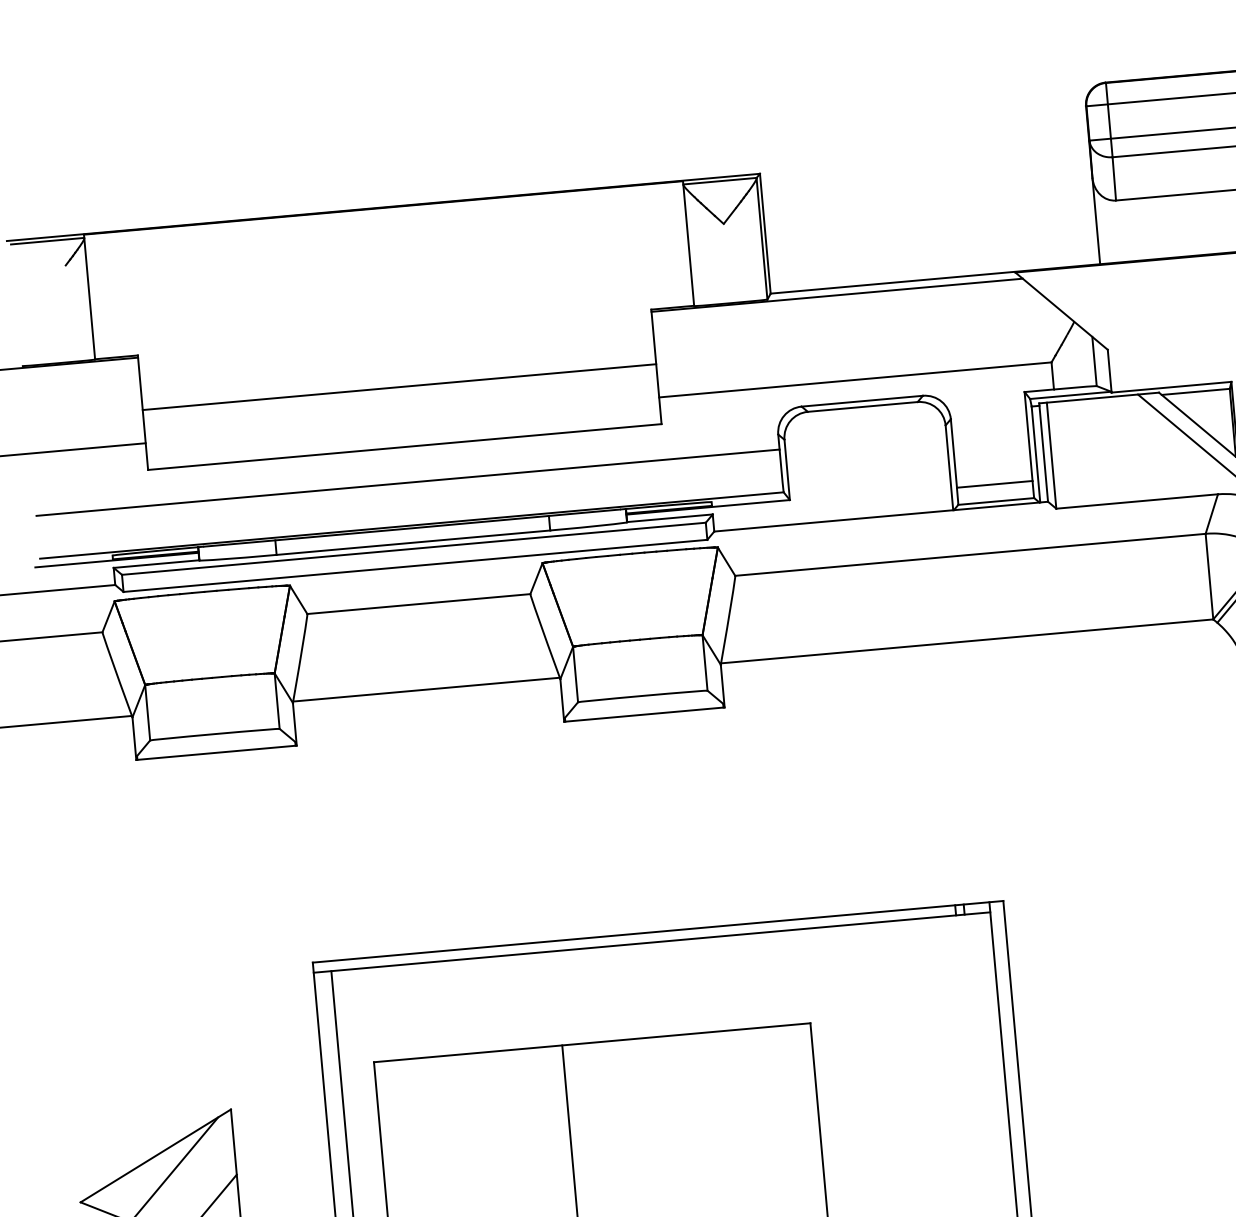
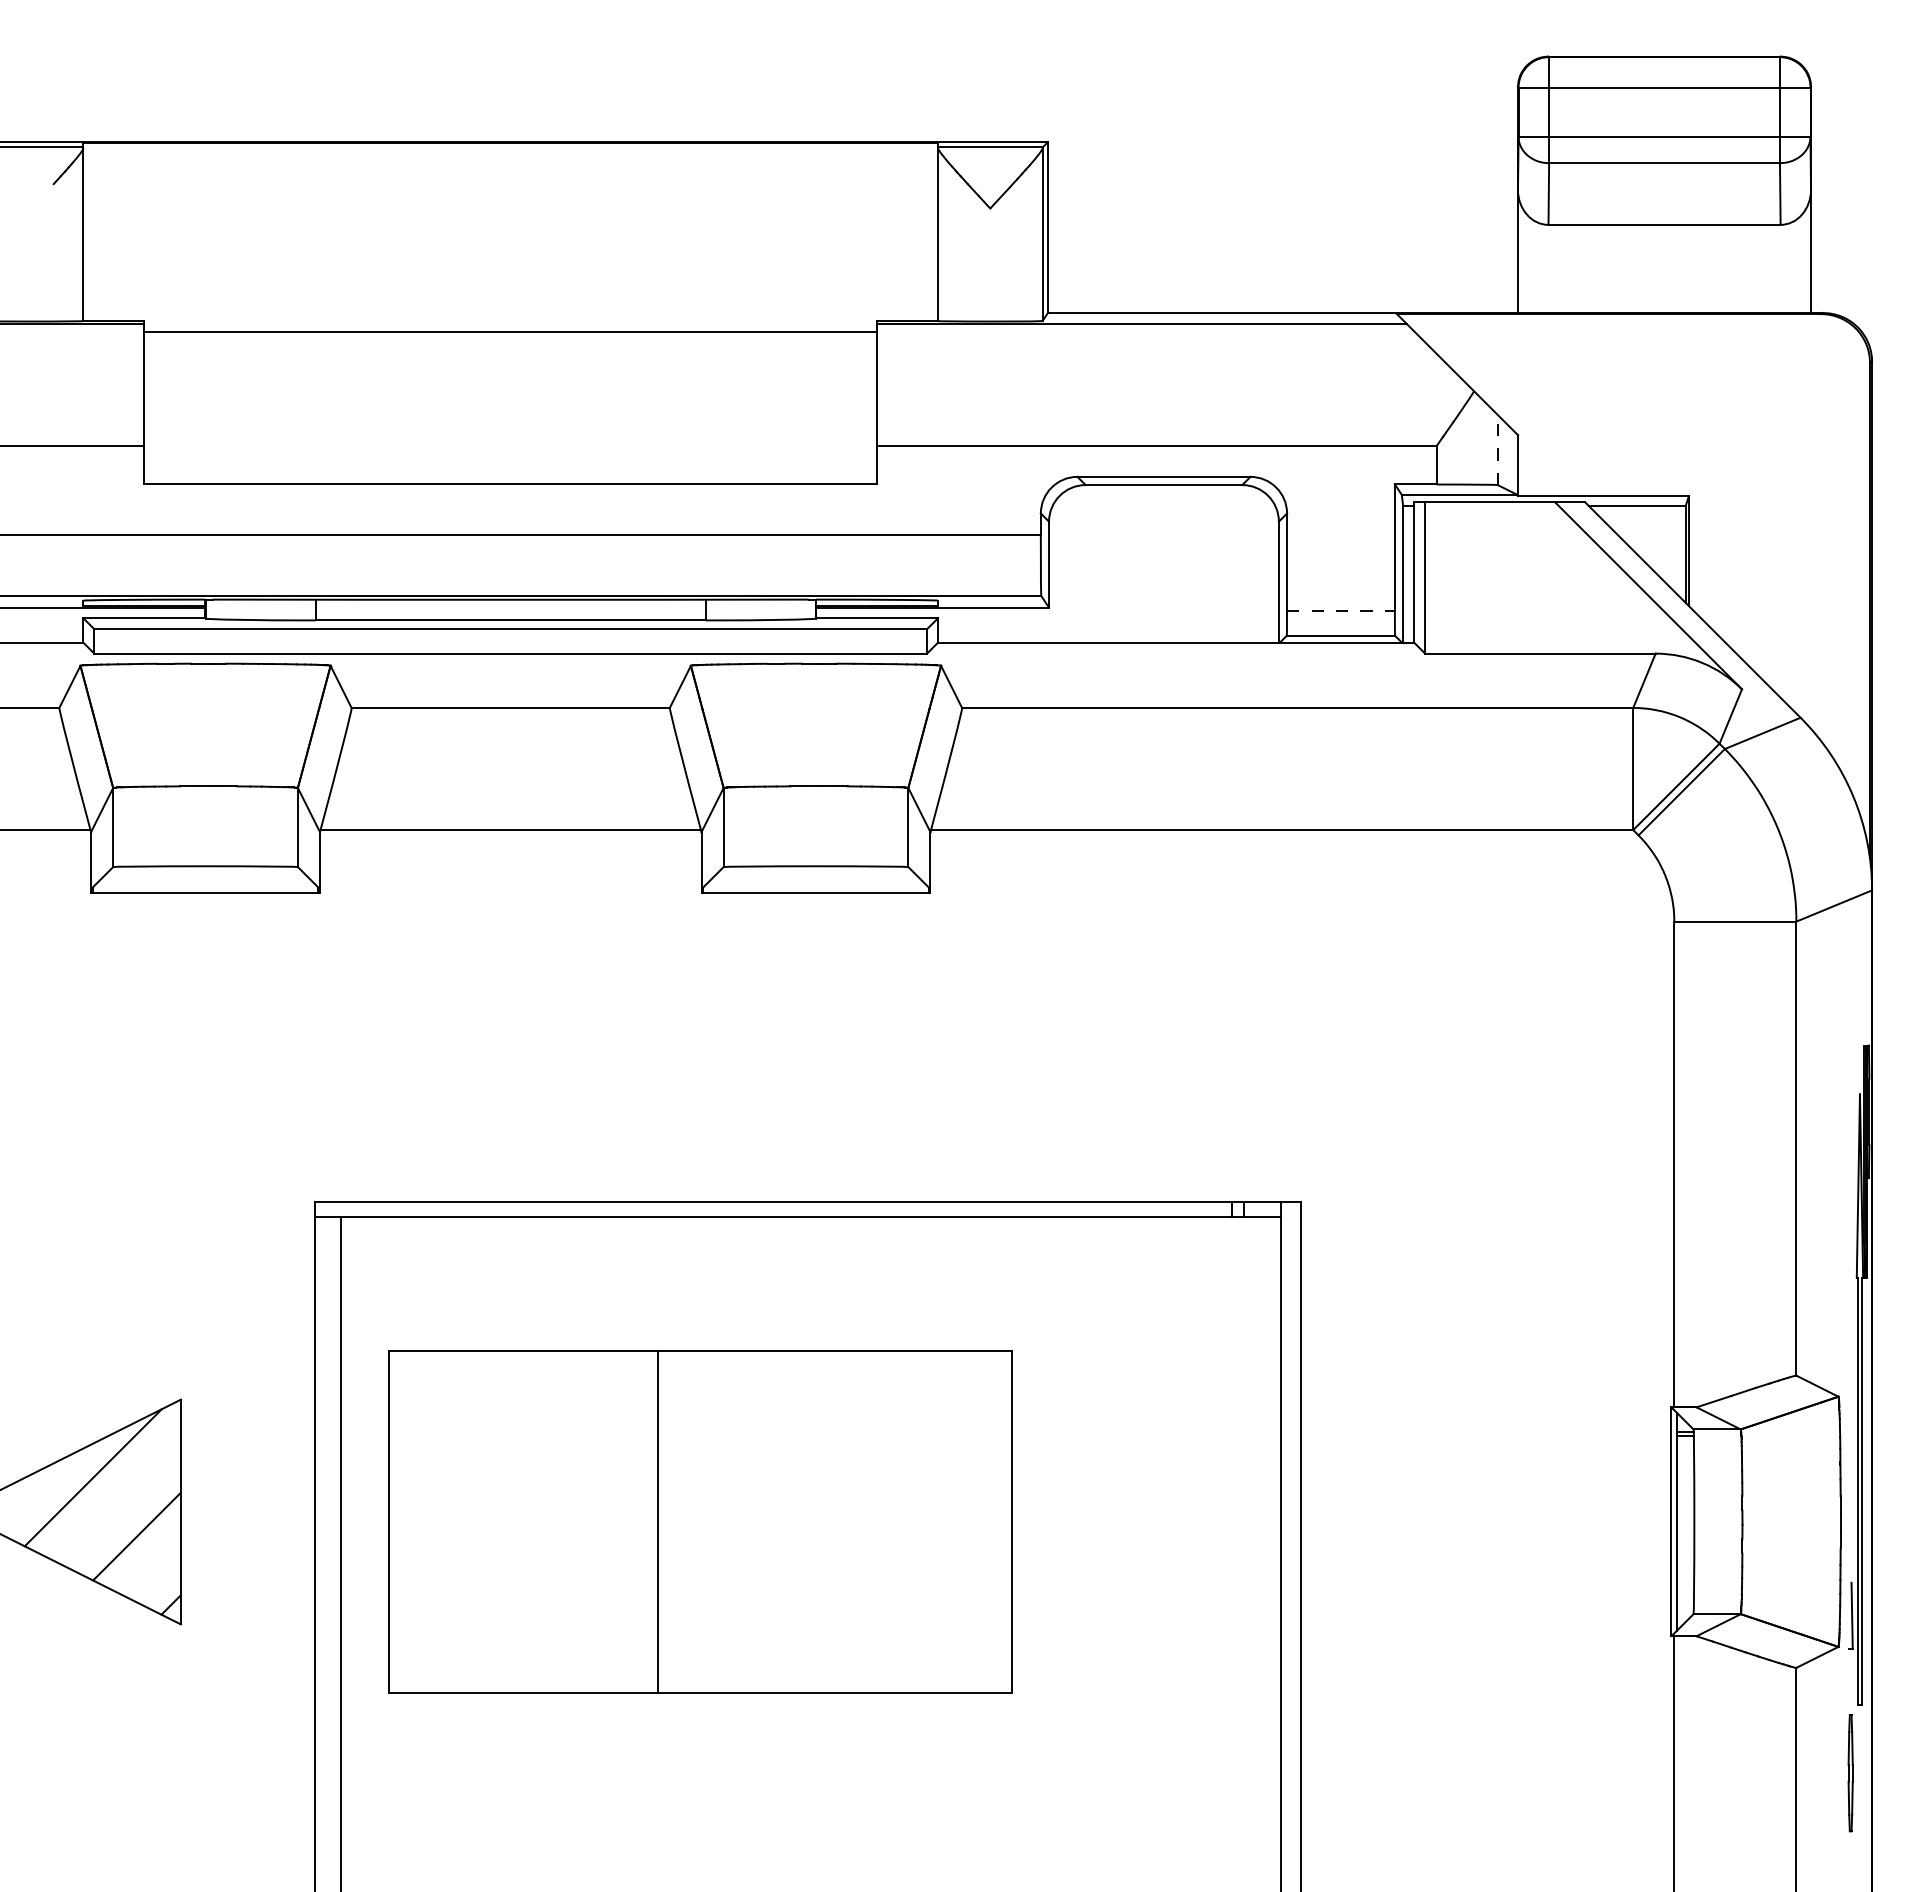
line: (1094, 361) -> (1497, 449), solid -> dashed
line: (399, 387) -> (510, 332), moved
line: (995, 484) -> (1341, 611), solid -> dashed

